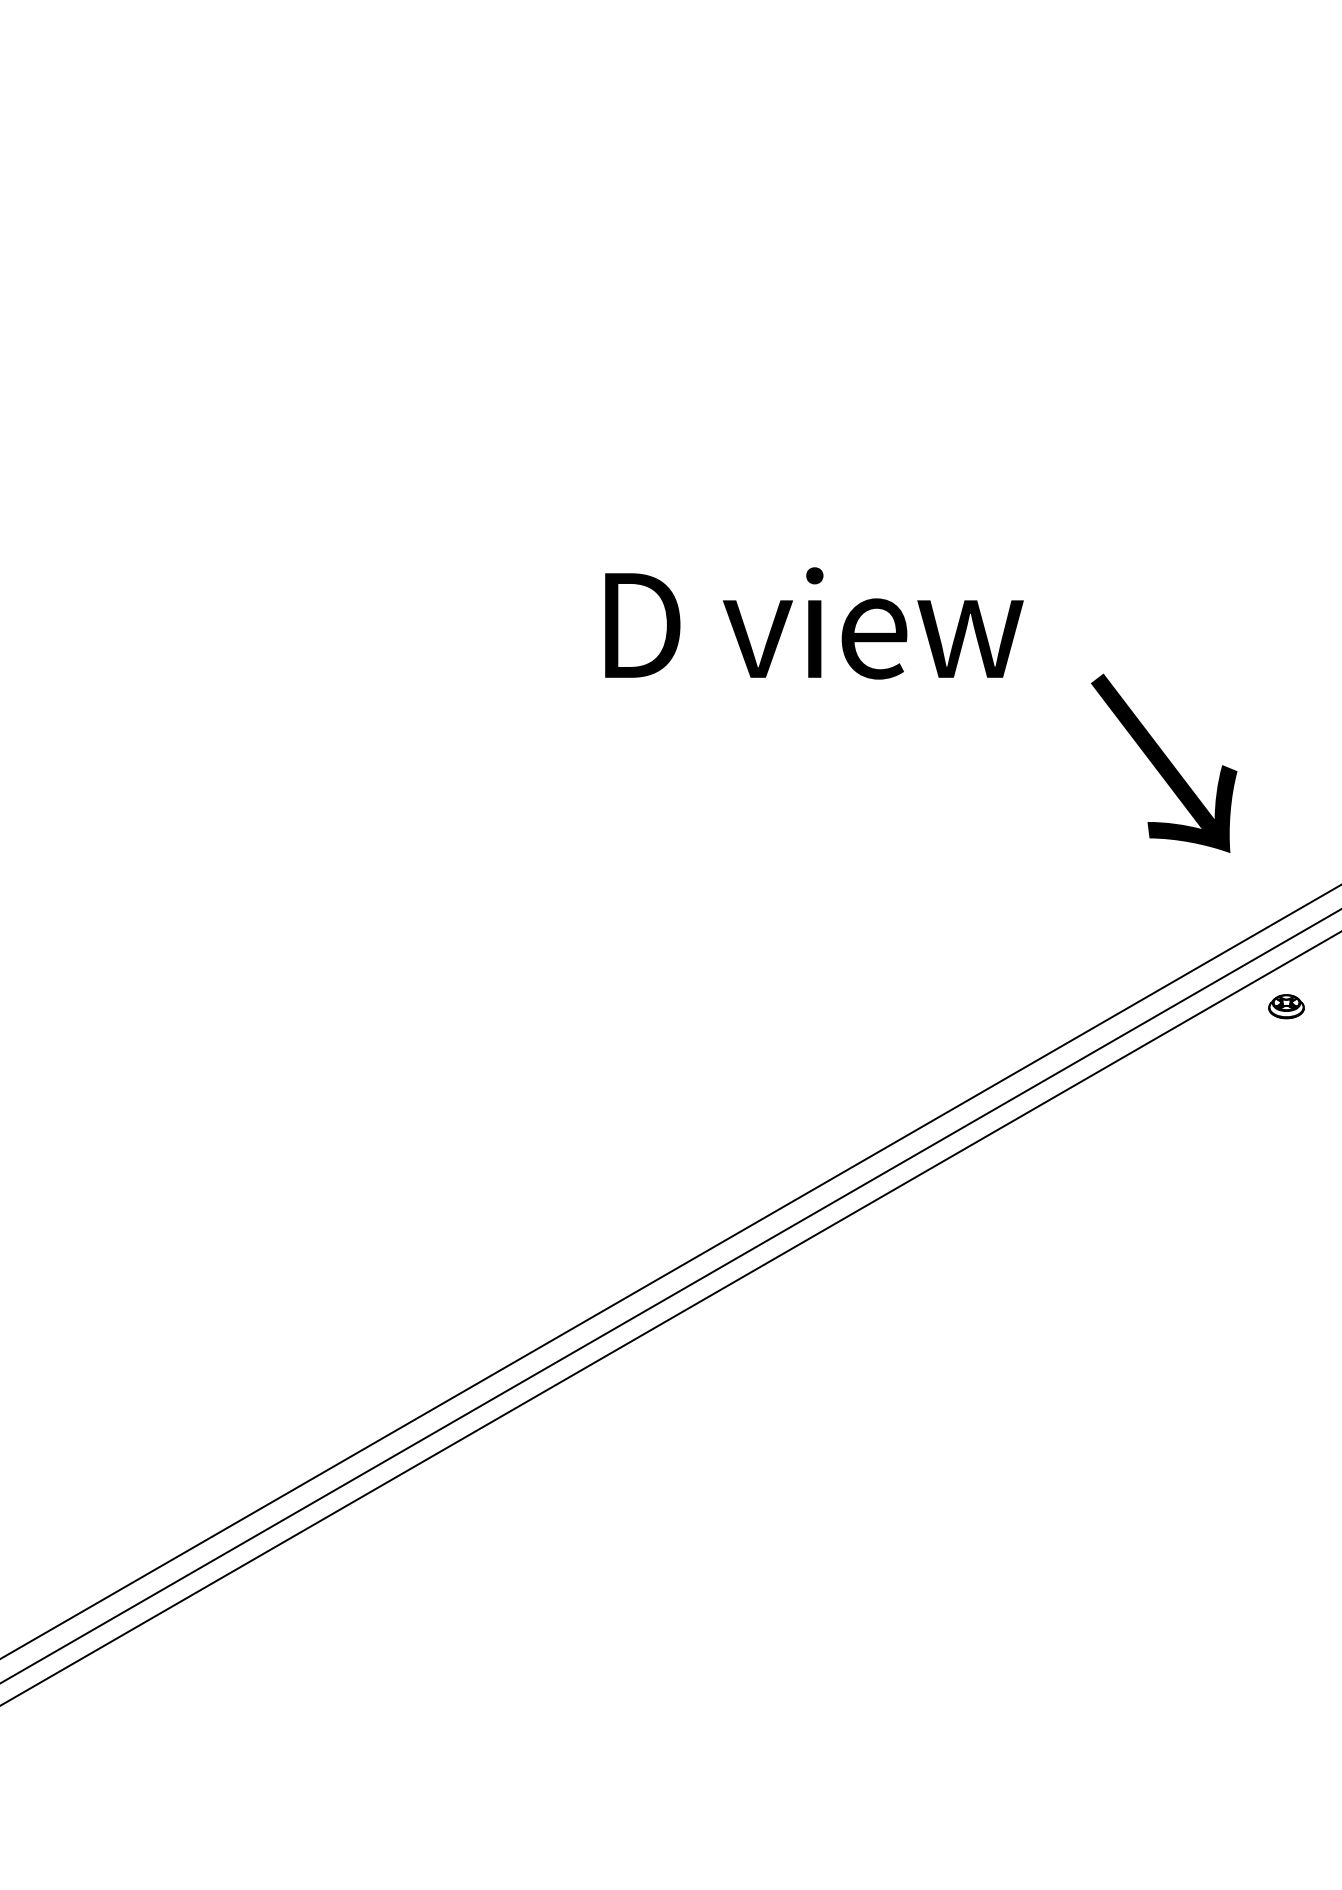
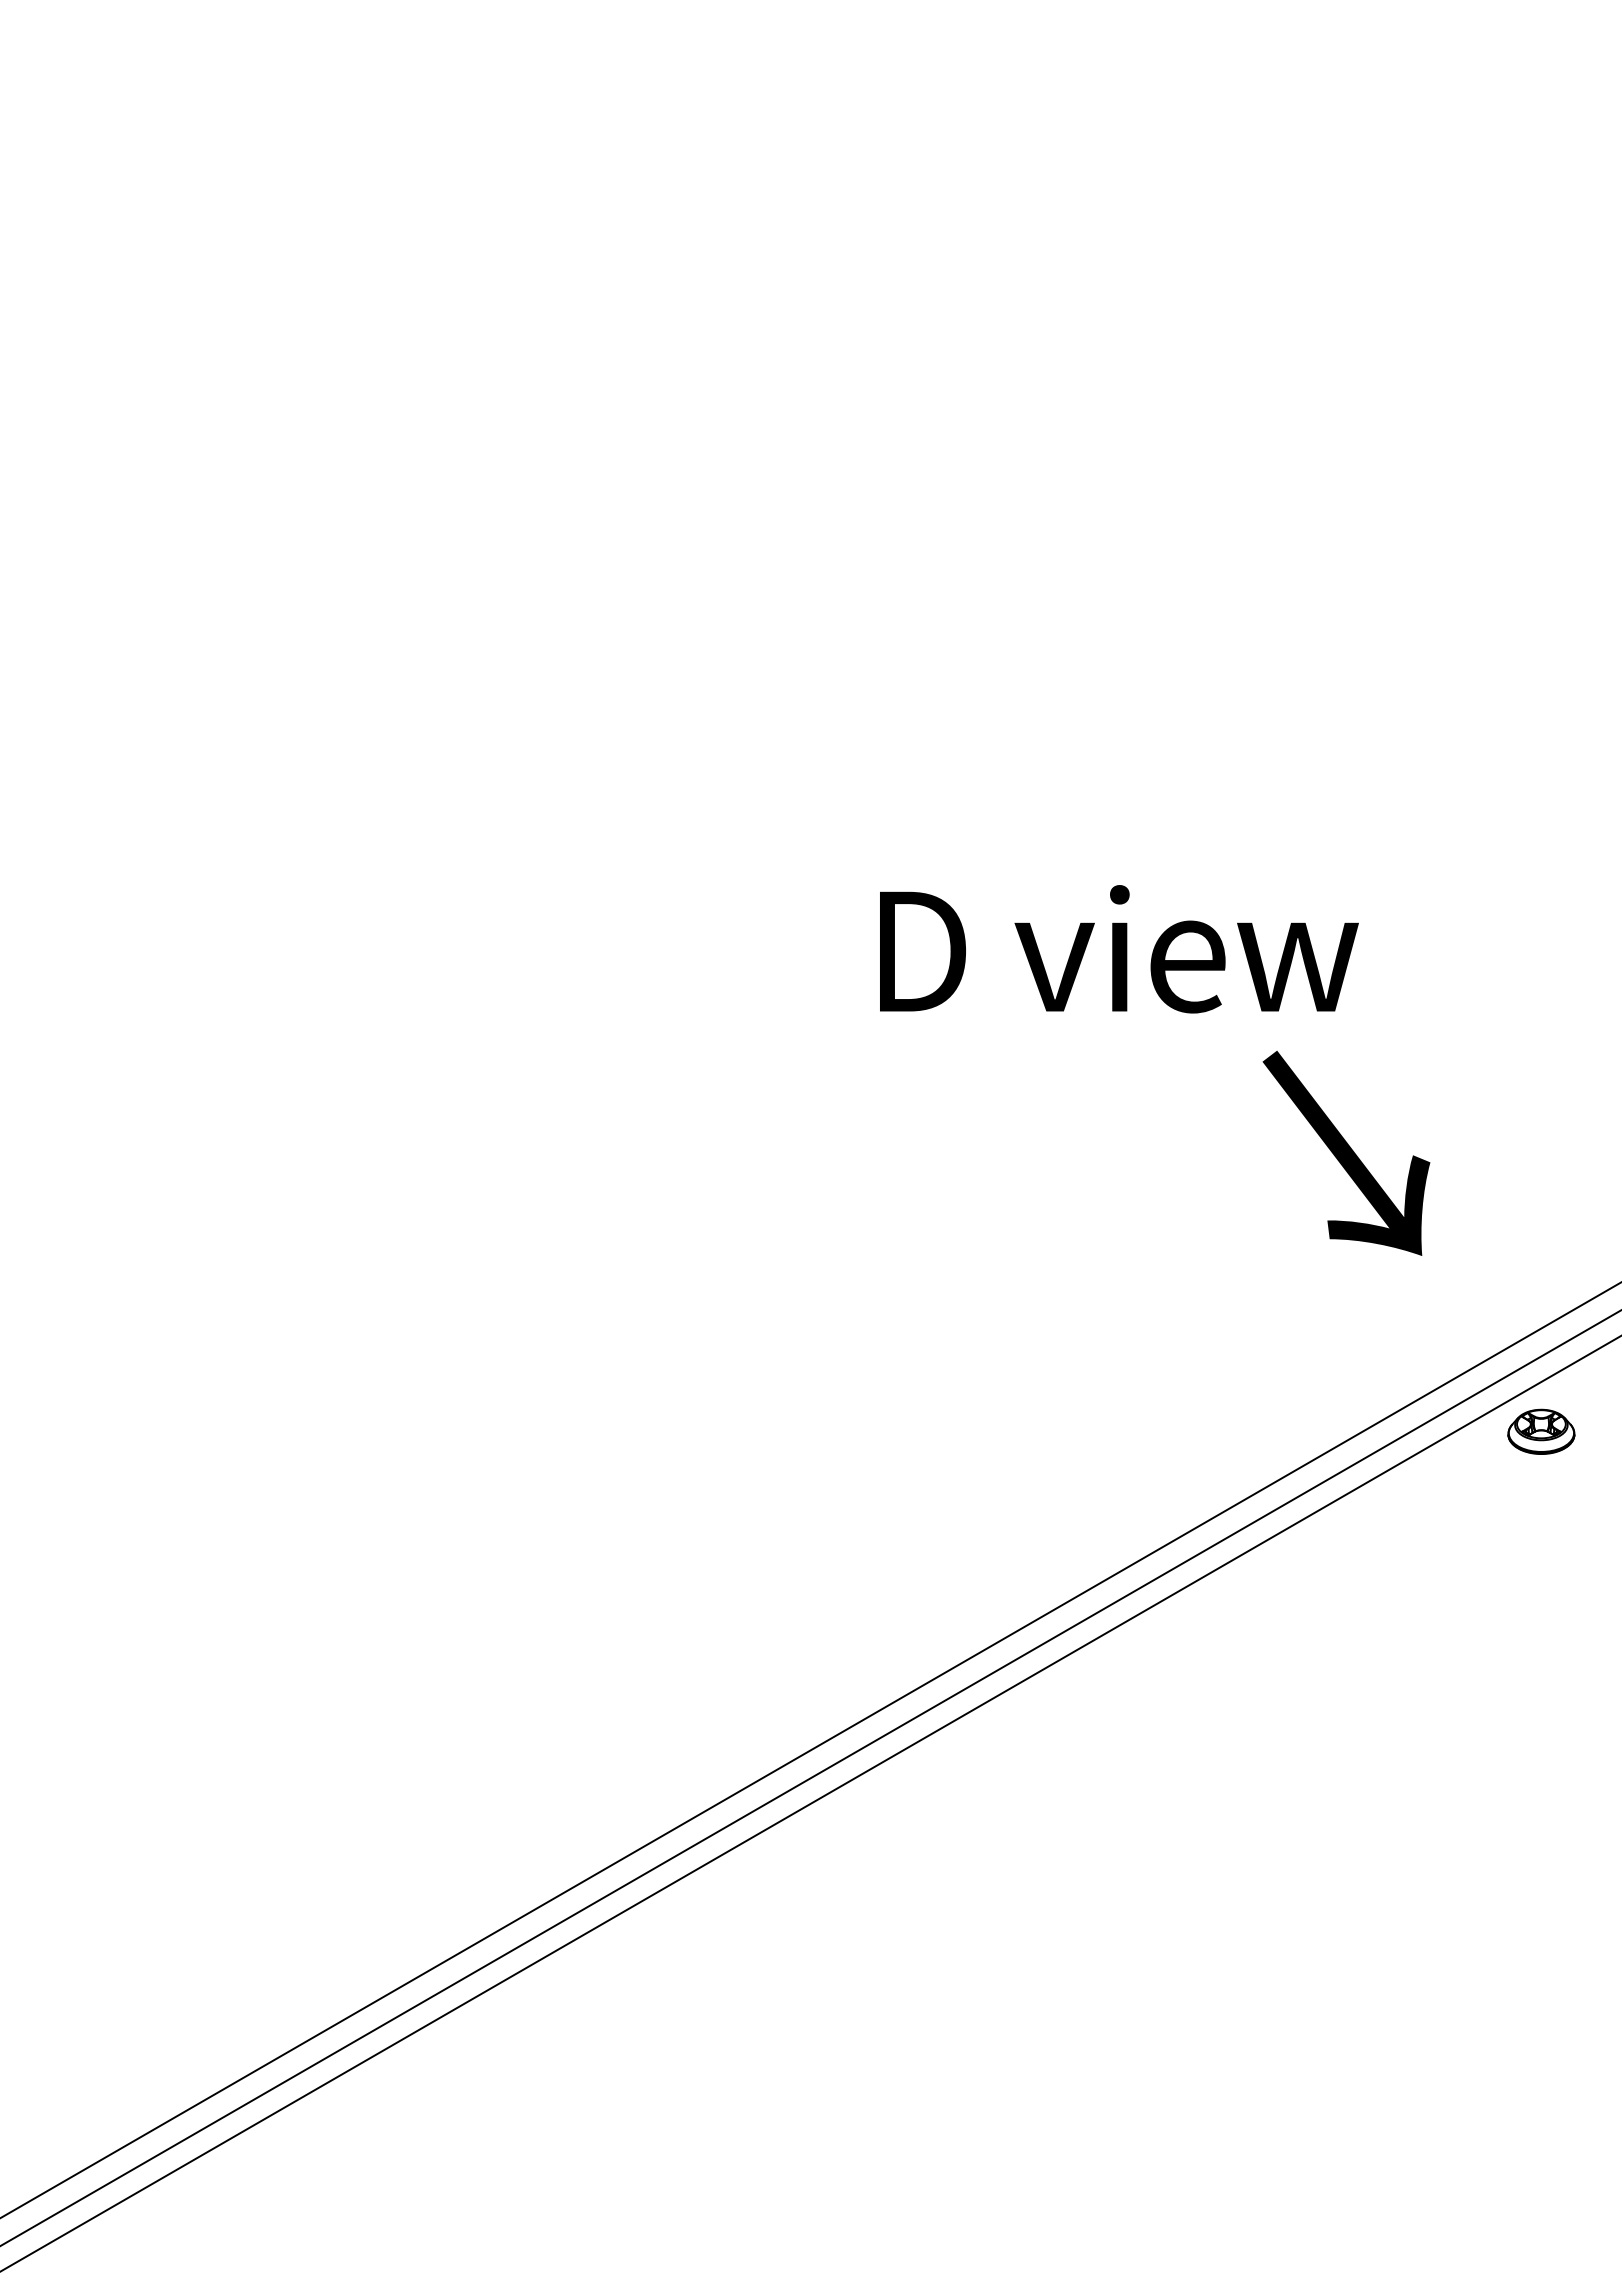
text: (814, 623) -> (1119, 949), moved
text: (1164, 762) -> (1346, 1152), moved
part: (1286, 1006) -> (1541, 1431), size x1.67

